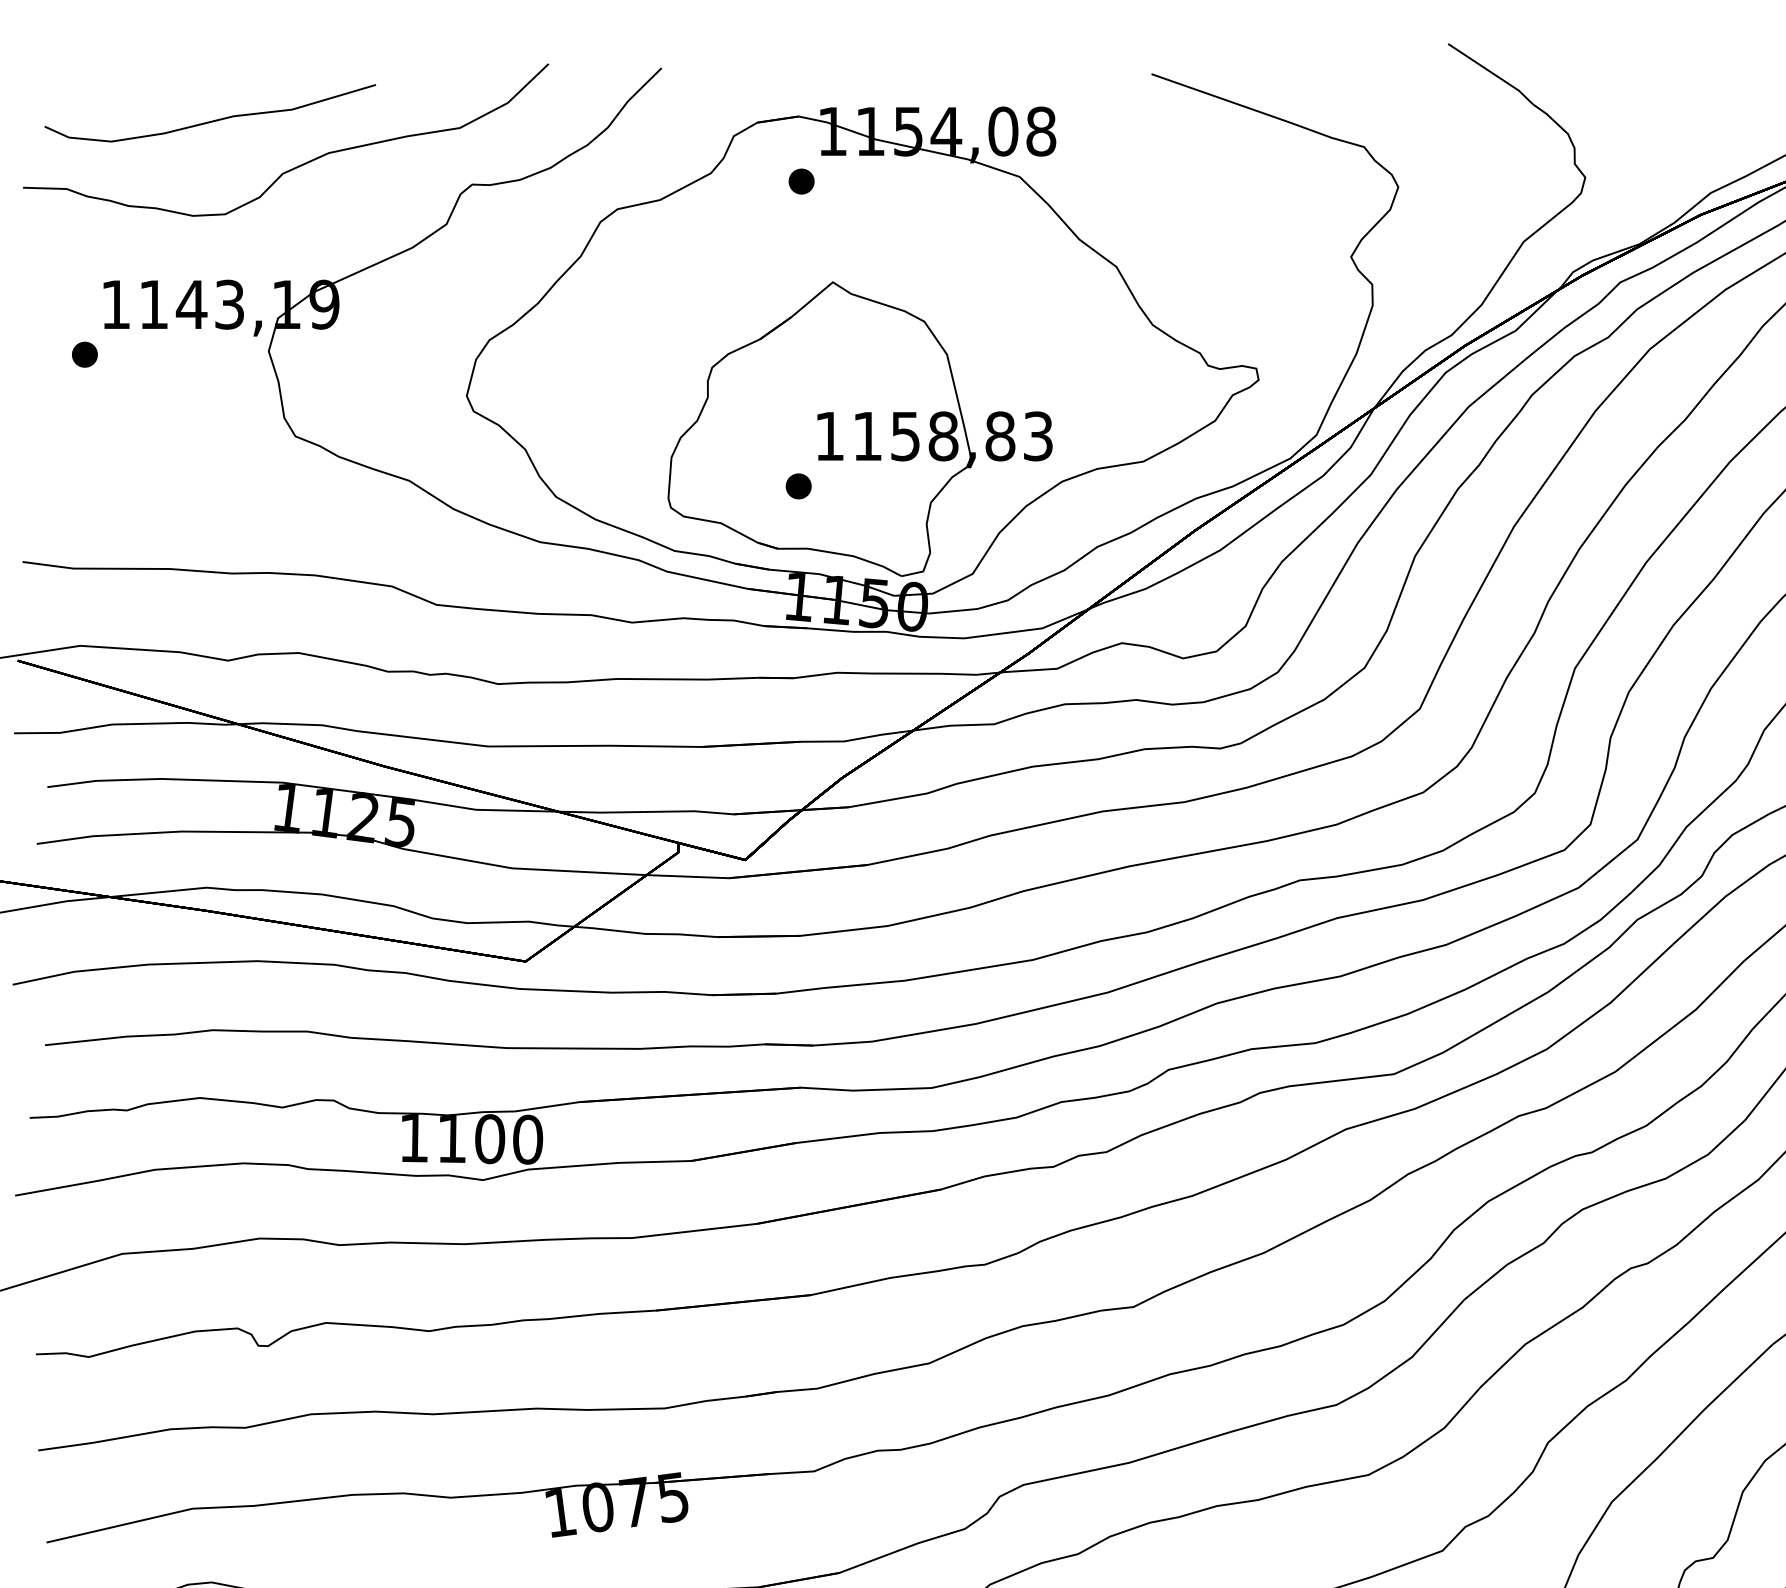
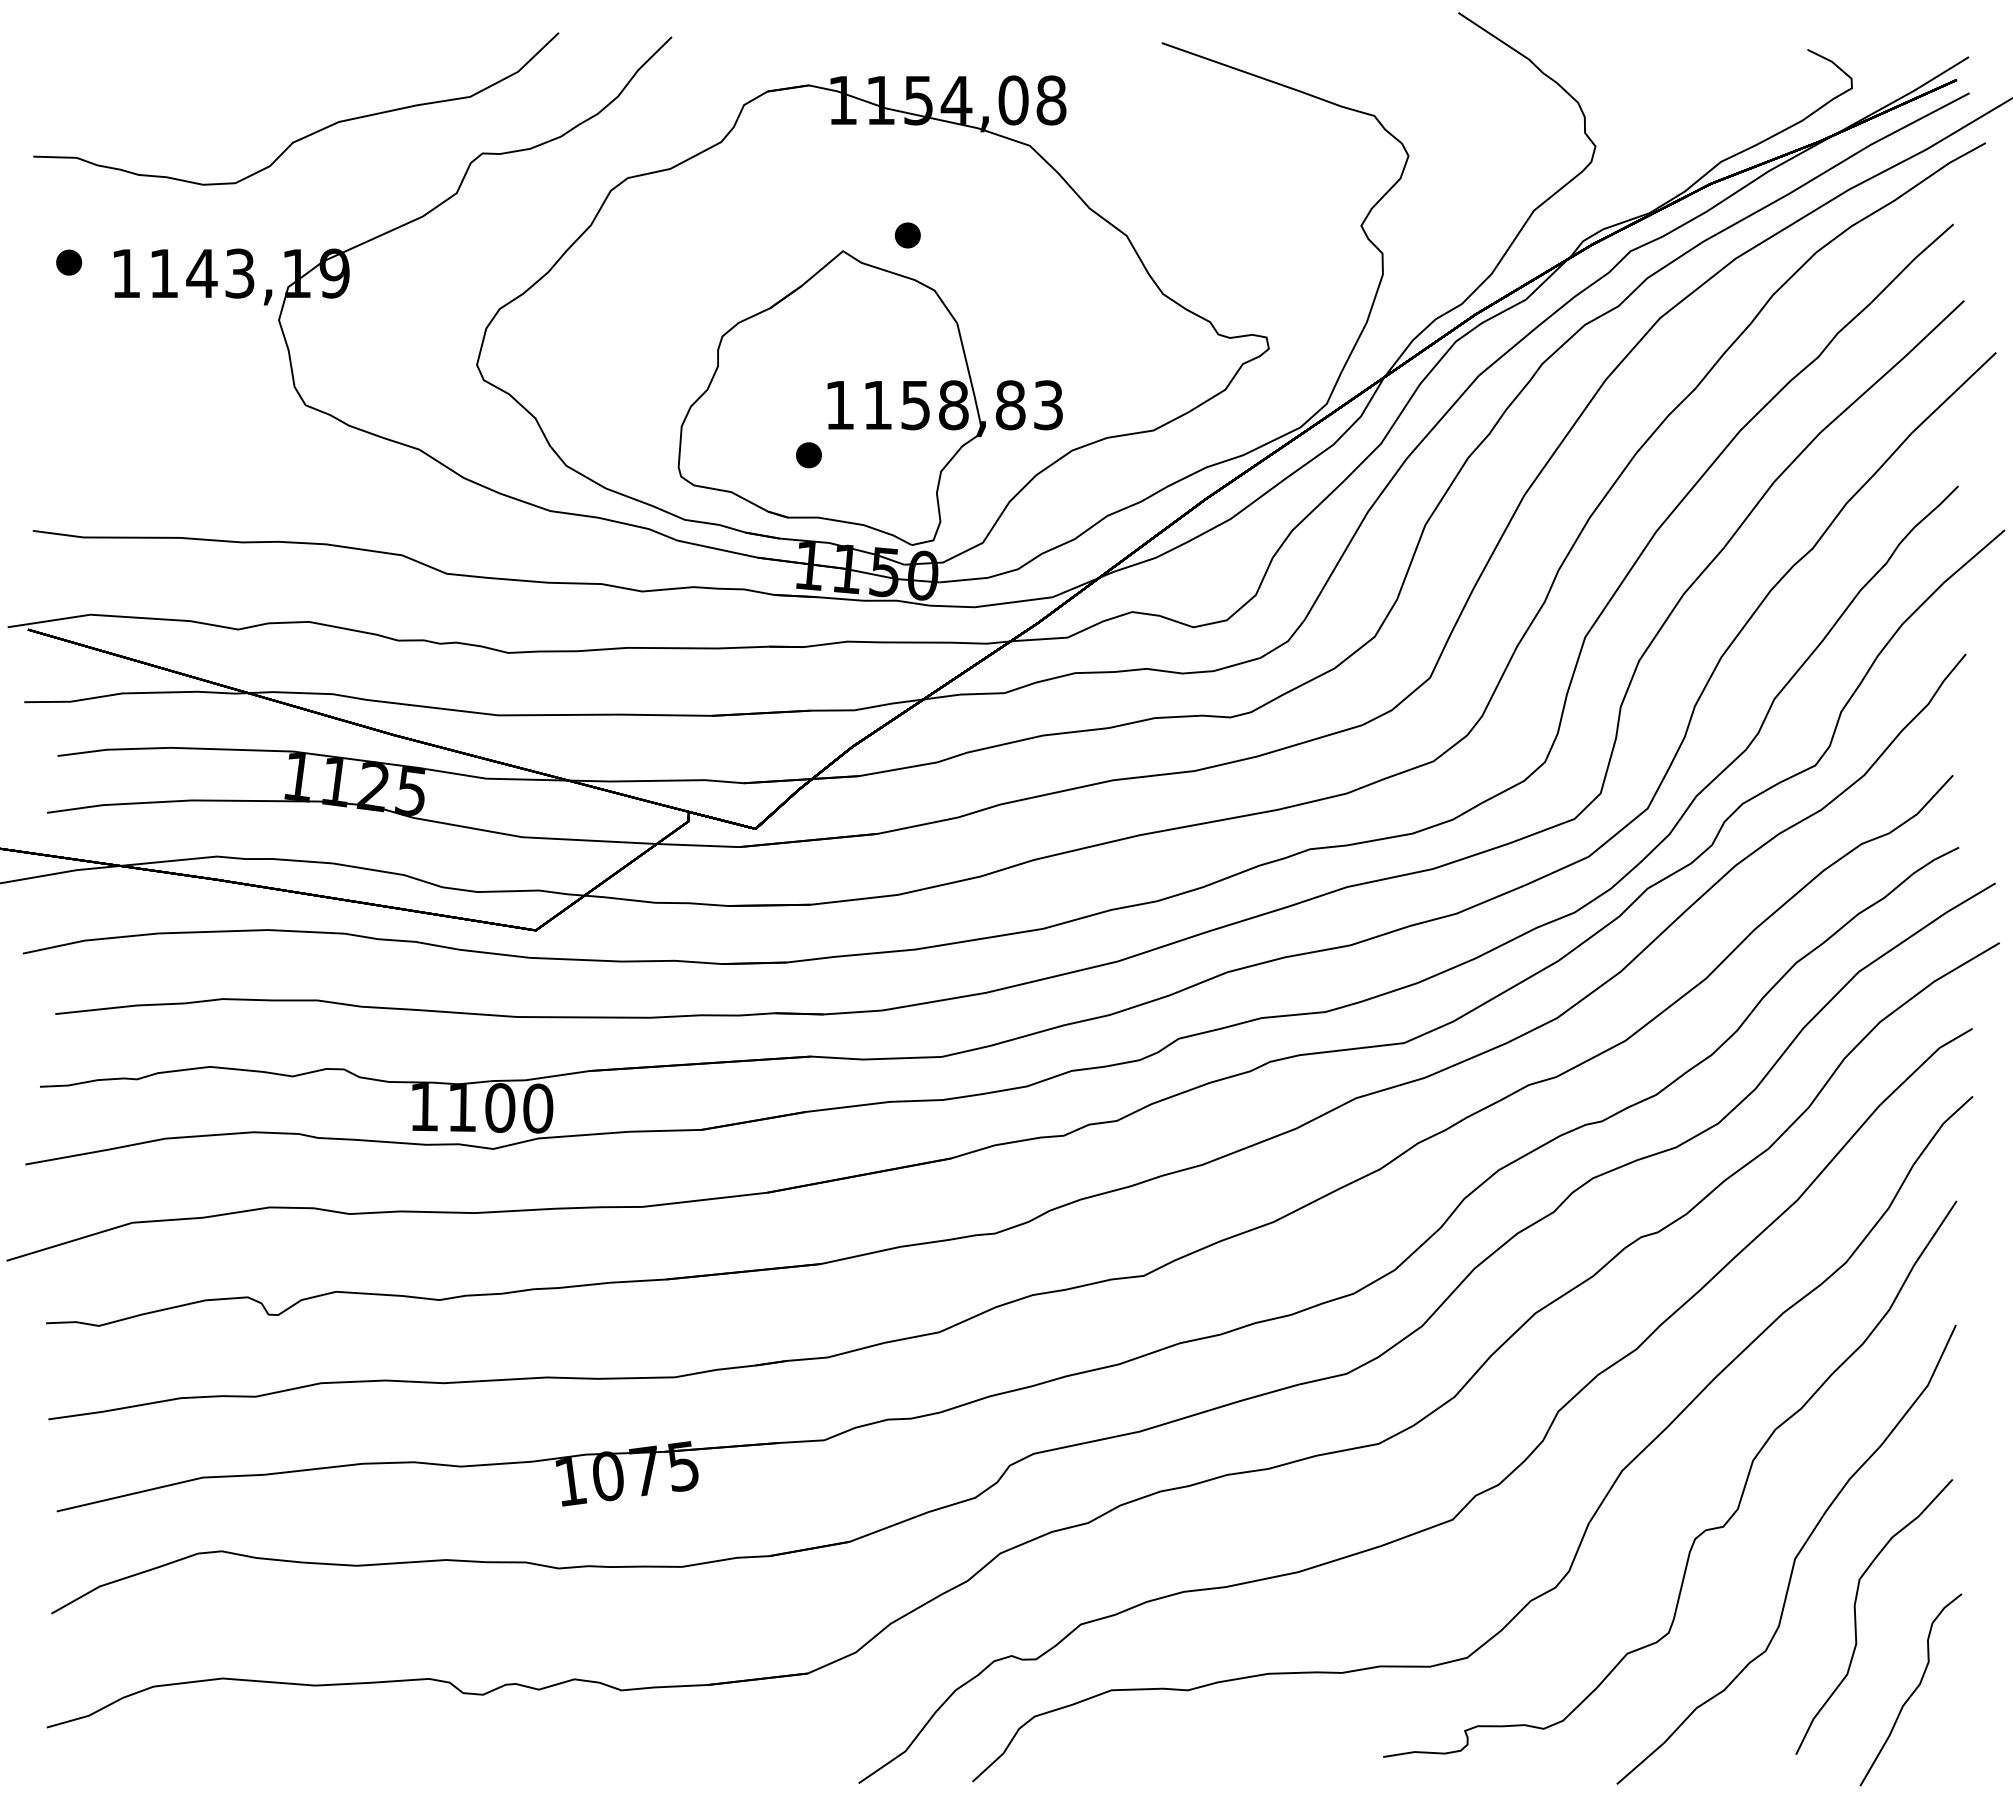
curve: (211, 120) -> (221, 89), removed
part: (801, 181) -> (907, 235), moved
part: (85, 354) -> (69, 262), moved

